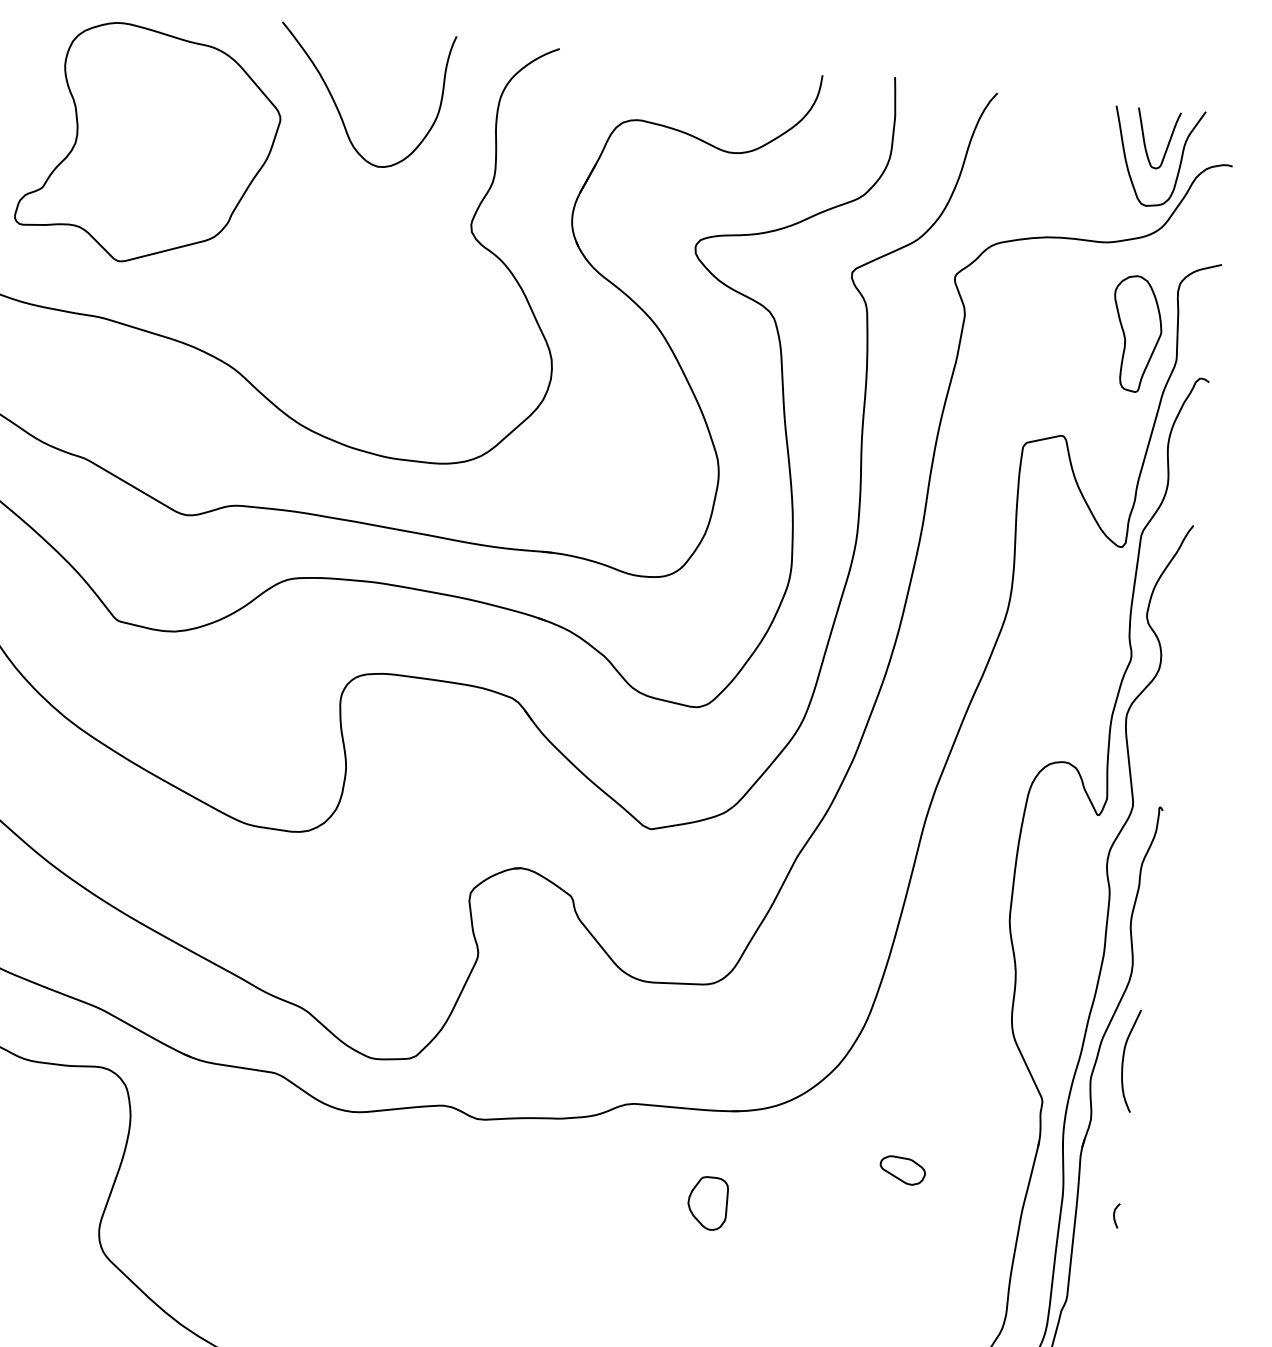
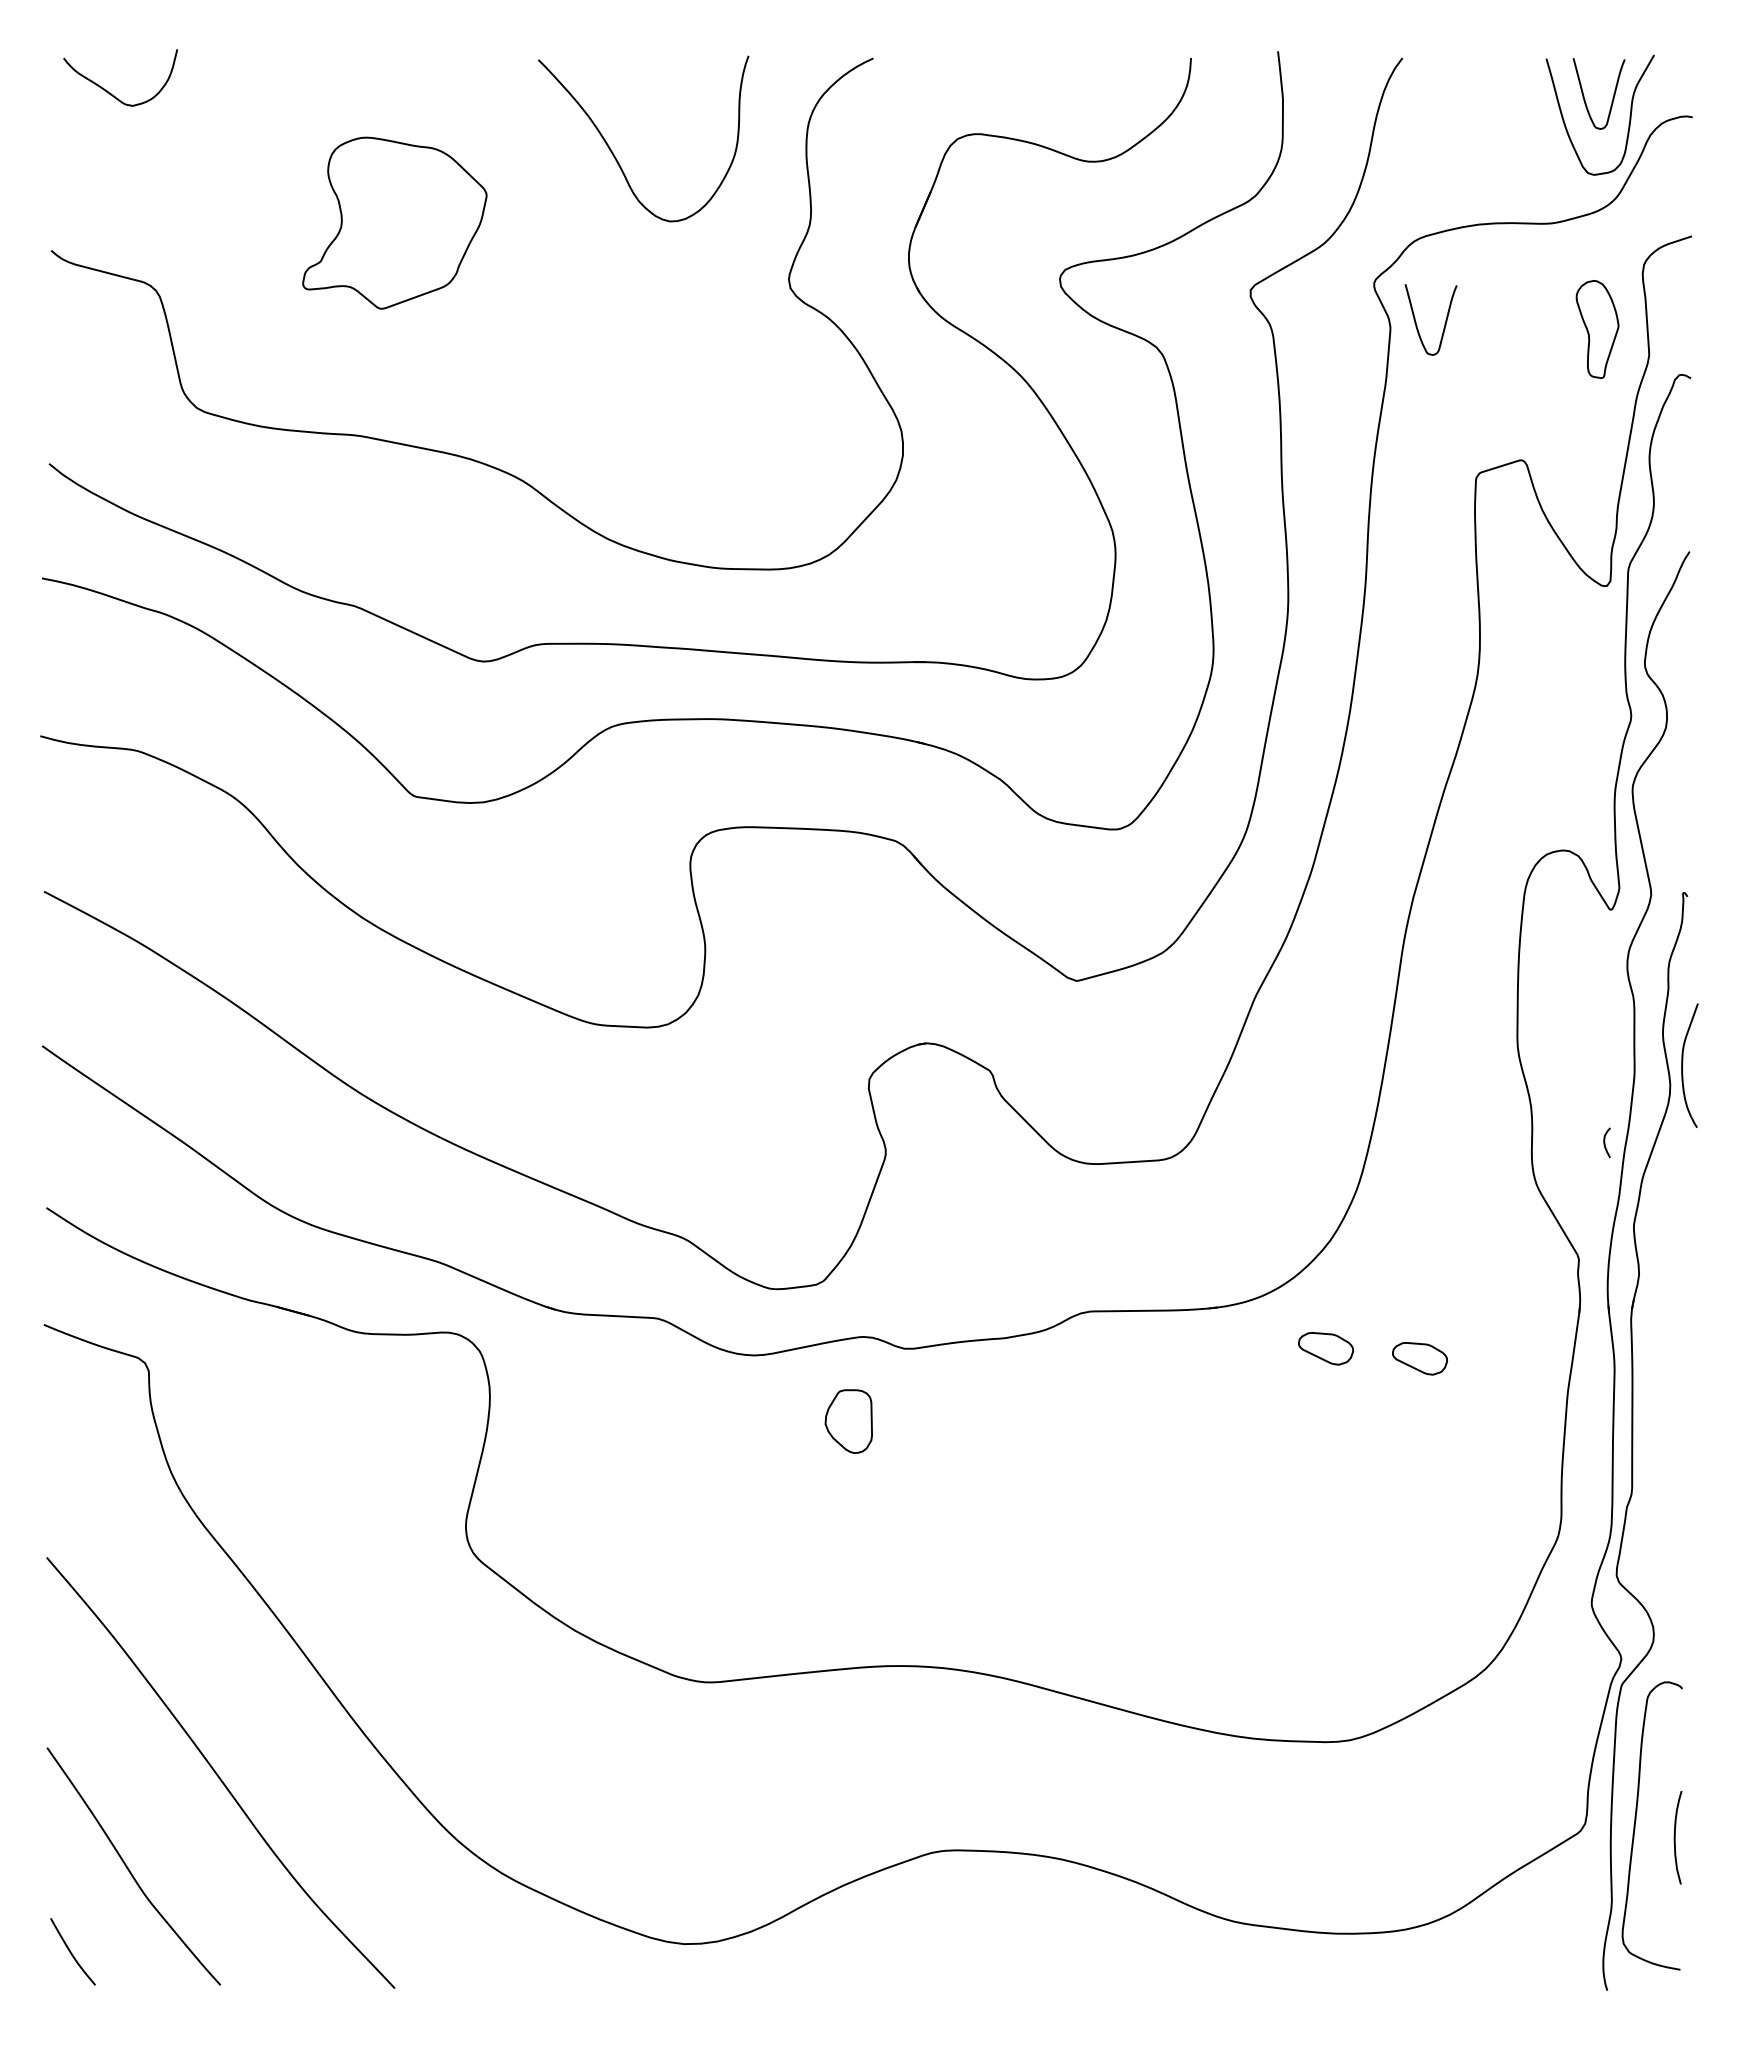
part: (149, 144) -> (394, 222), size x0.6
curve: (986, 312) -> (1416, 321), added
part: (1135, 334) -> (1597, 329), size x0.7
curve: (1124, 1058) -> (1683, 1063), moved
part: (825, 1154) -> (1325, 1348), added
part: (707, 1203) -> (848, 1421), moved
curve: (1115, 1215) -> (1605, 1142), moved

